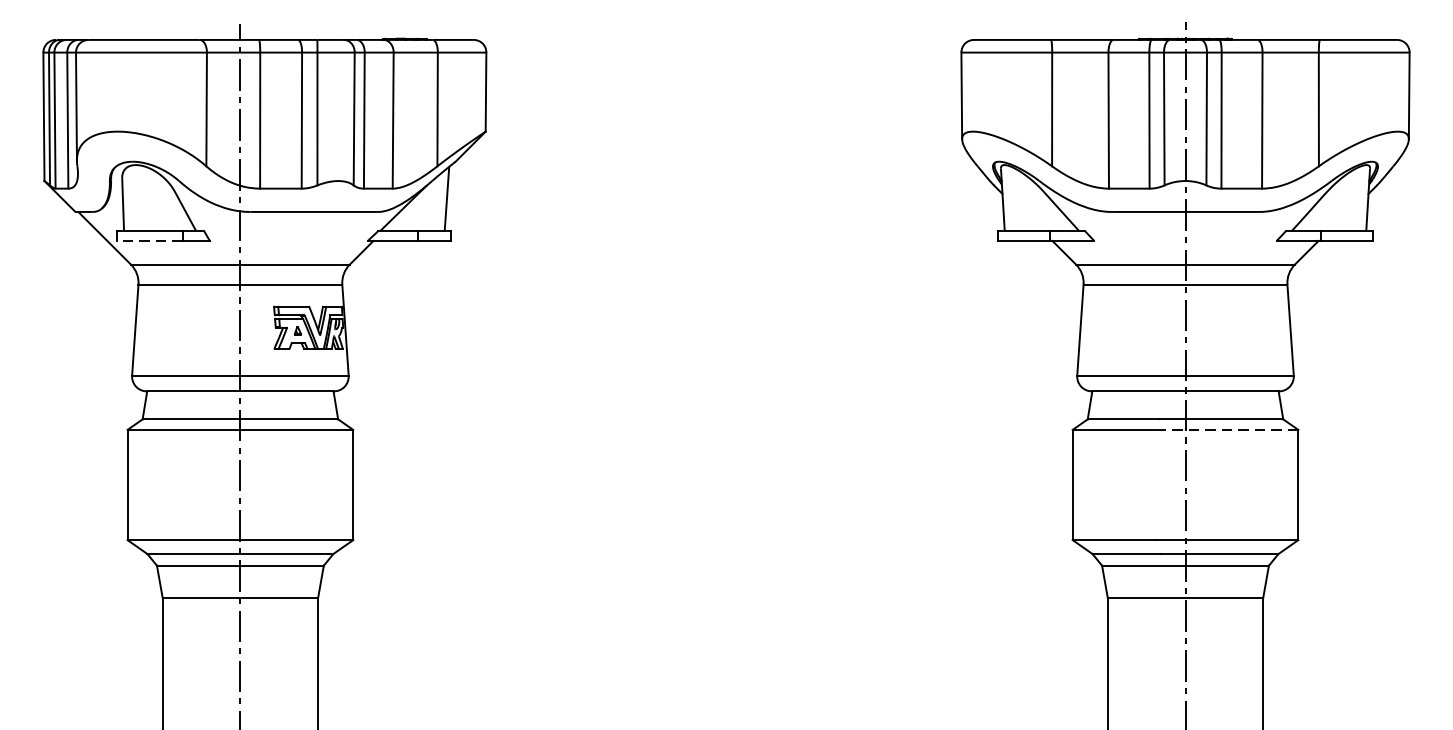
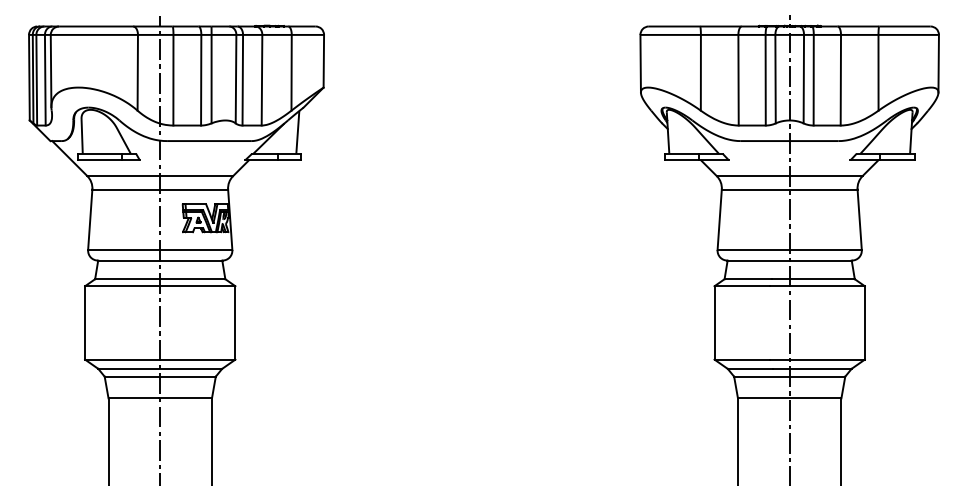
line: (149, 241) -> (99, 160), dashed -> solid
line: (1227, 430) -> (817, 286), dashed -> solid

